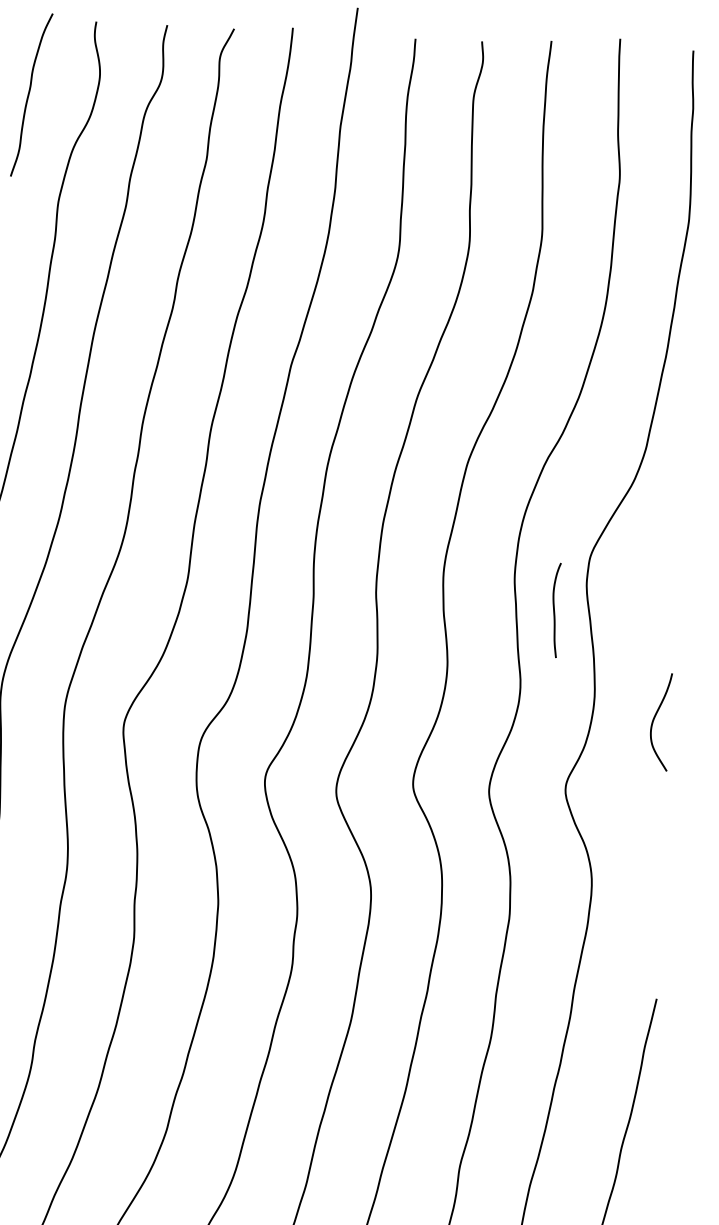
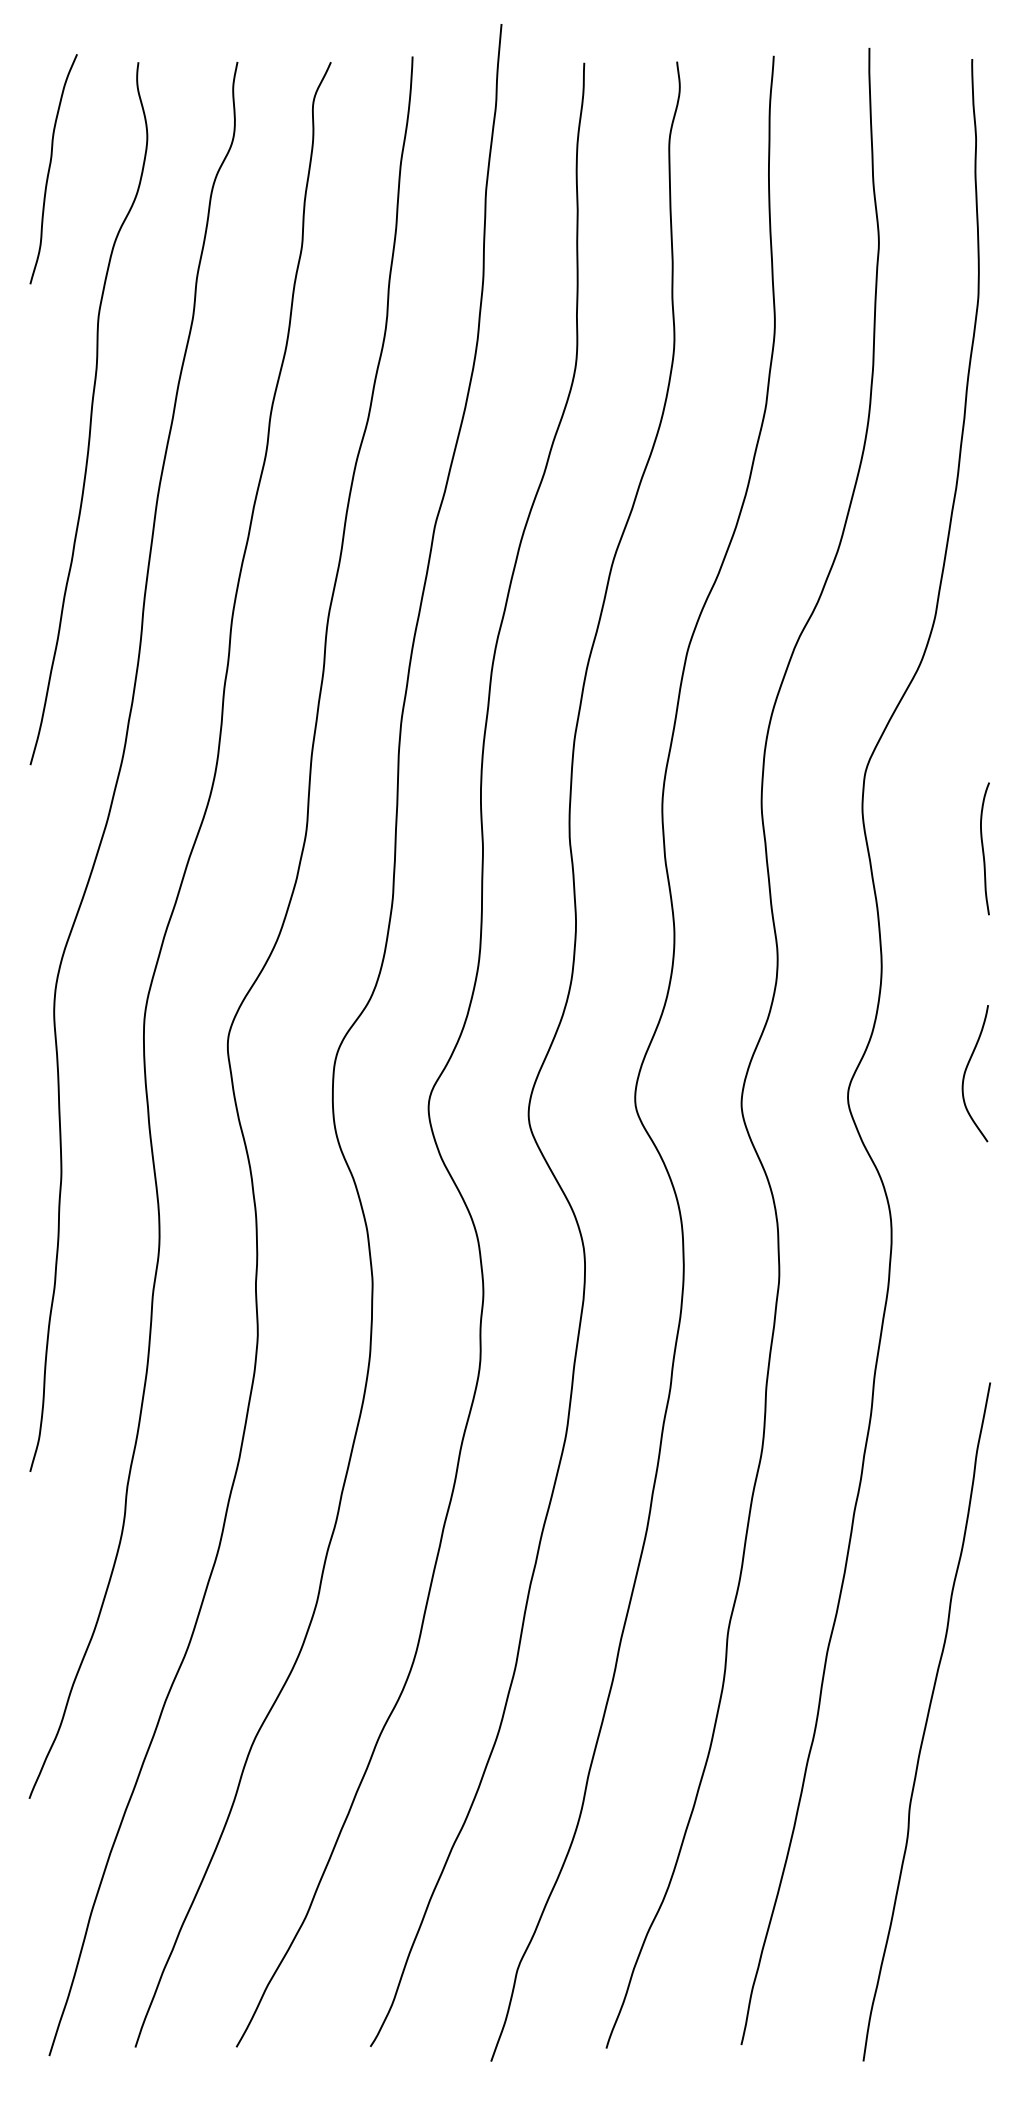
curve: (554, 610) -> (983, 848), moved
curve: (654, 720) -> (966, 1071), moved

